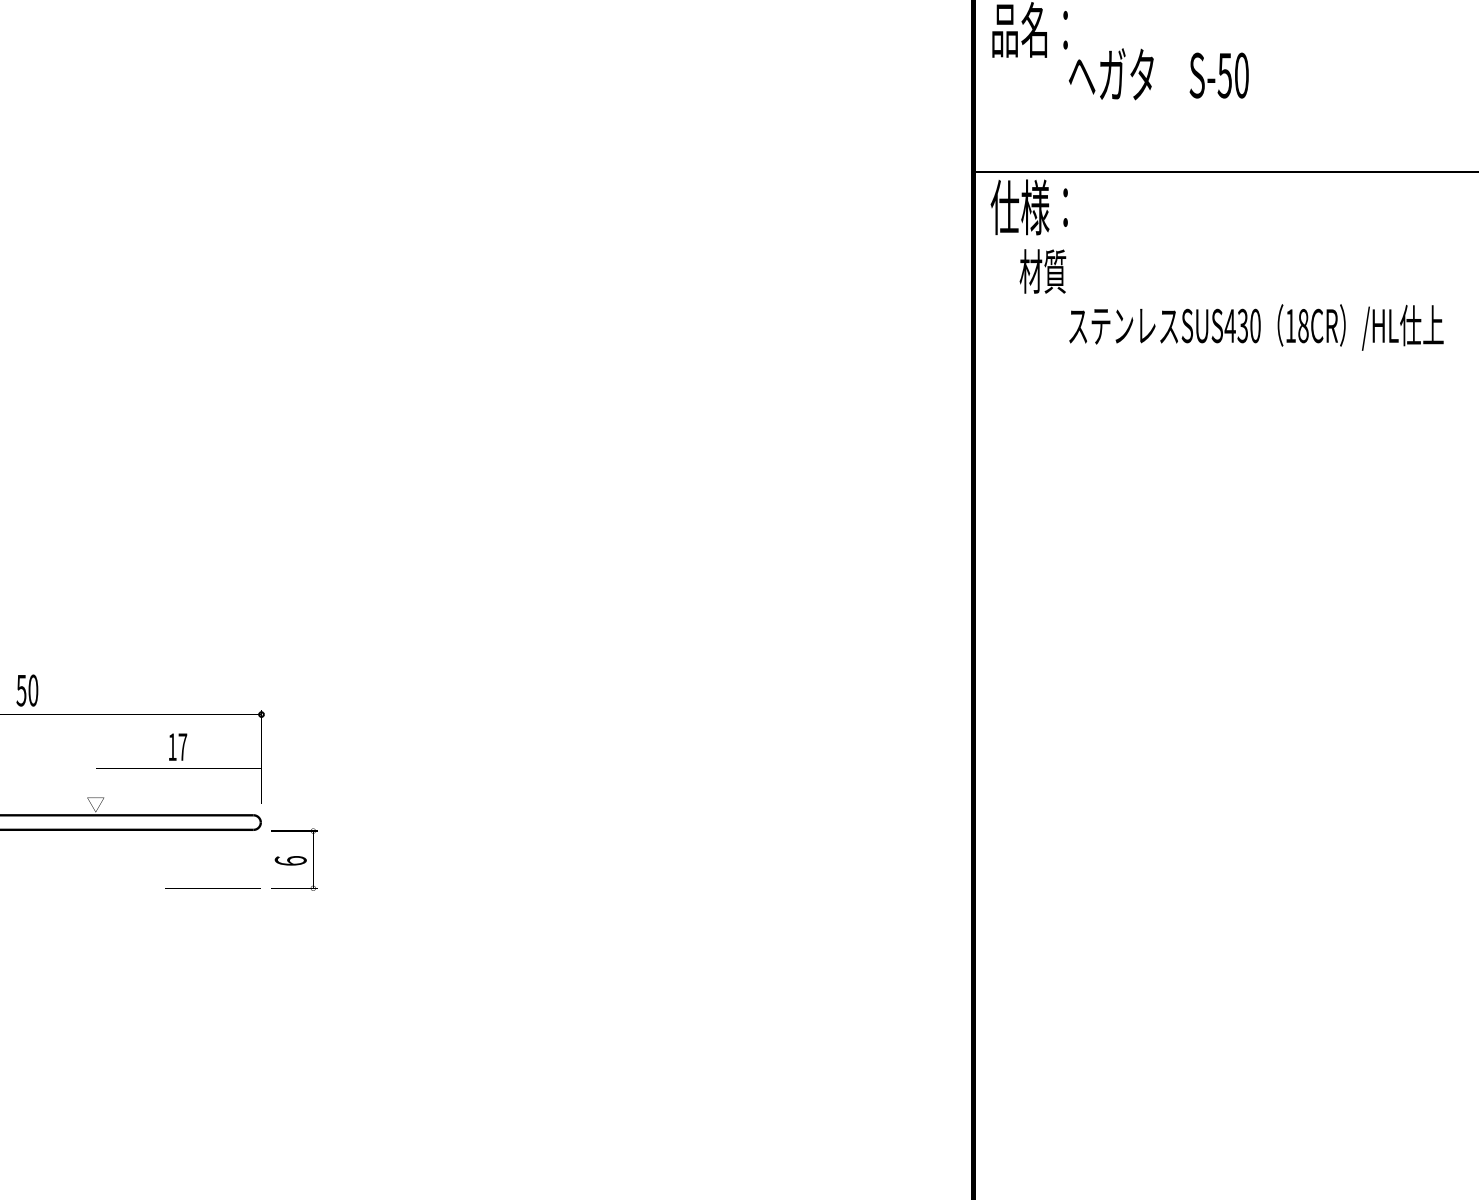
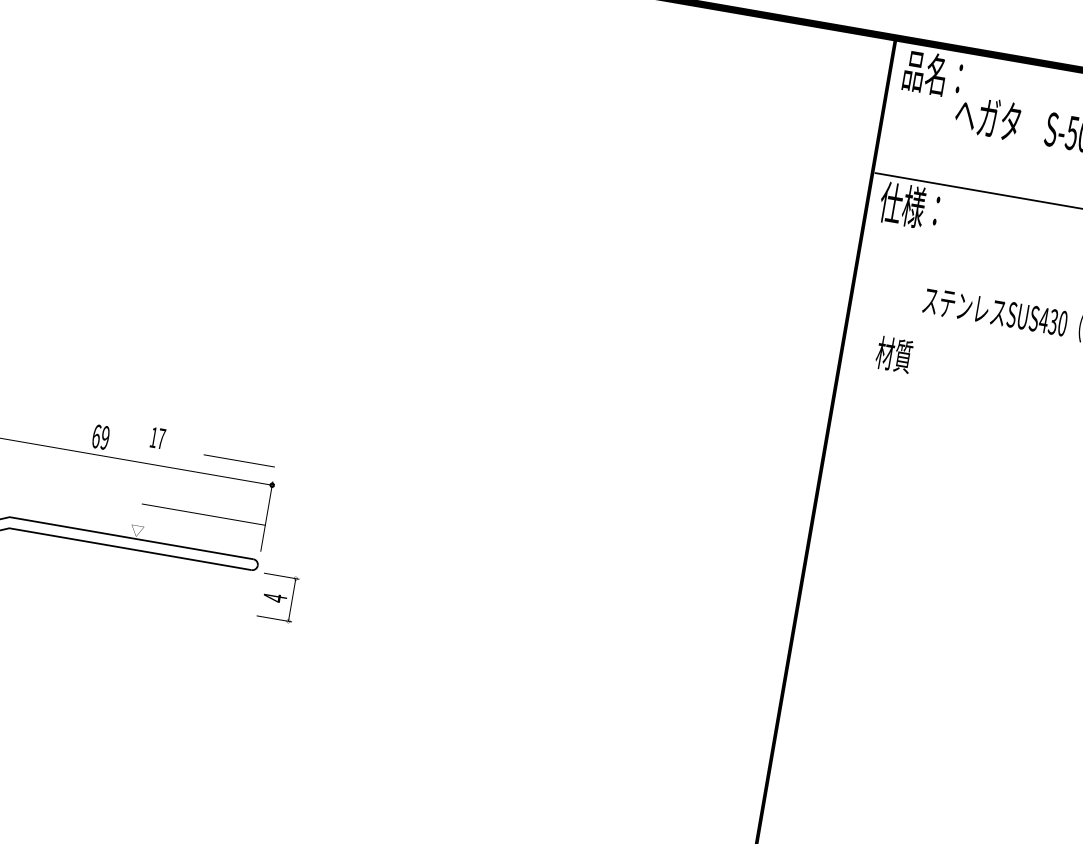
text: (1042, 271) -> (894, 354), moved
text: (27, 690) -> (100, 437), 50 -> 69
text: (178, 746) -> (158, 437), moved
text: (290, 860) -> (275, 597), 6 -> 4
line: (212, 888) -> (238, 460), moved

